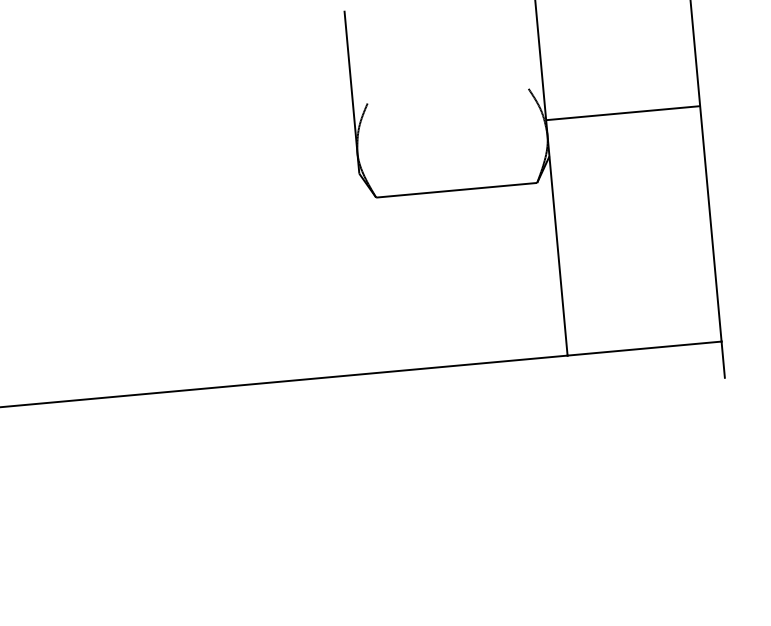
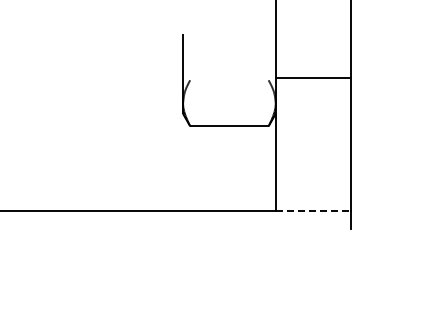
line: (621, 113) -> (312, 78), moved
line: (645, 349) -> (313, 211), solid -> dashed

